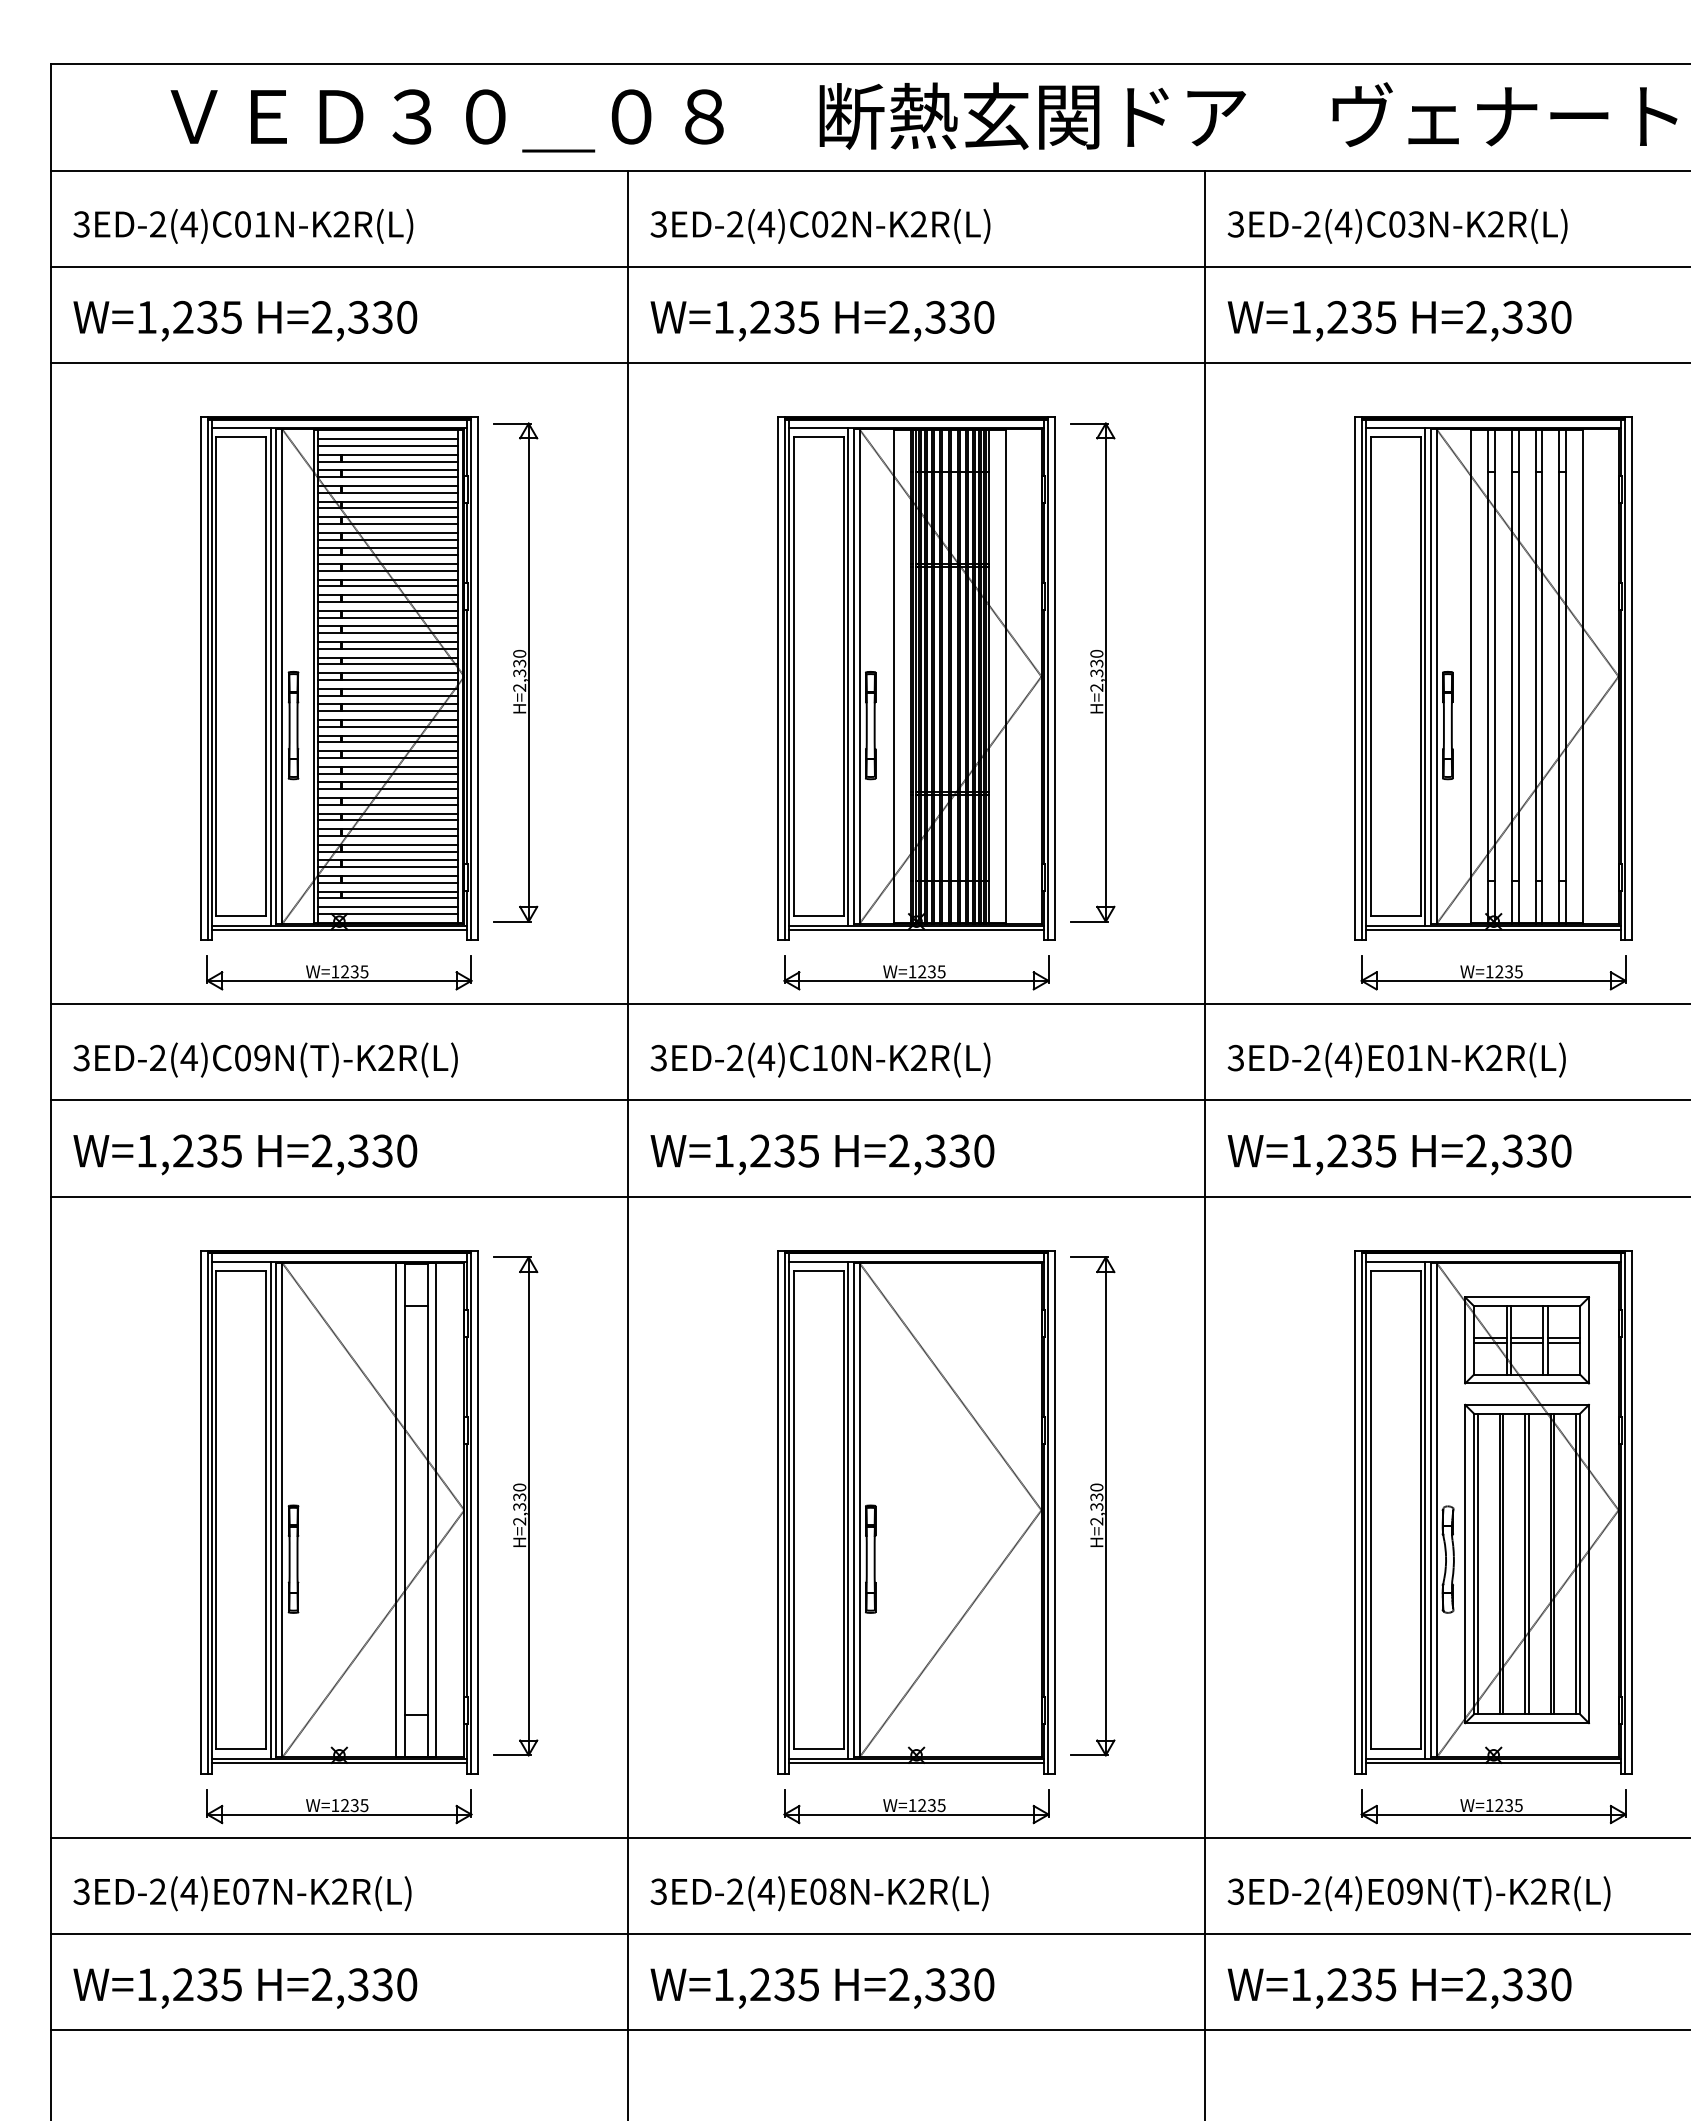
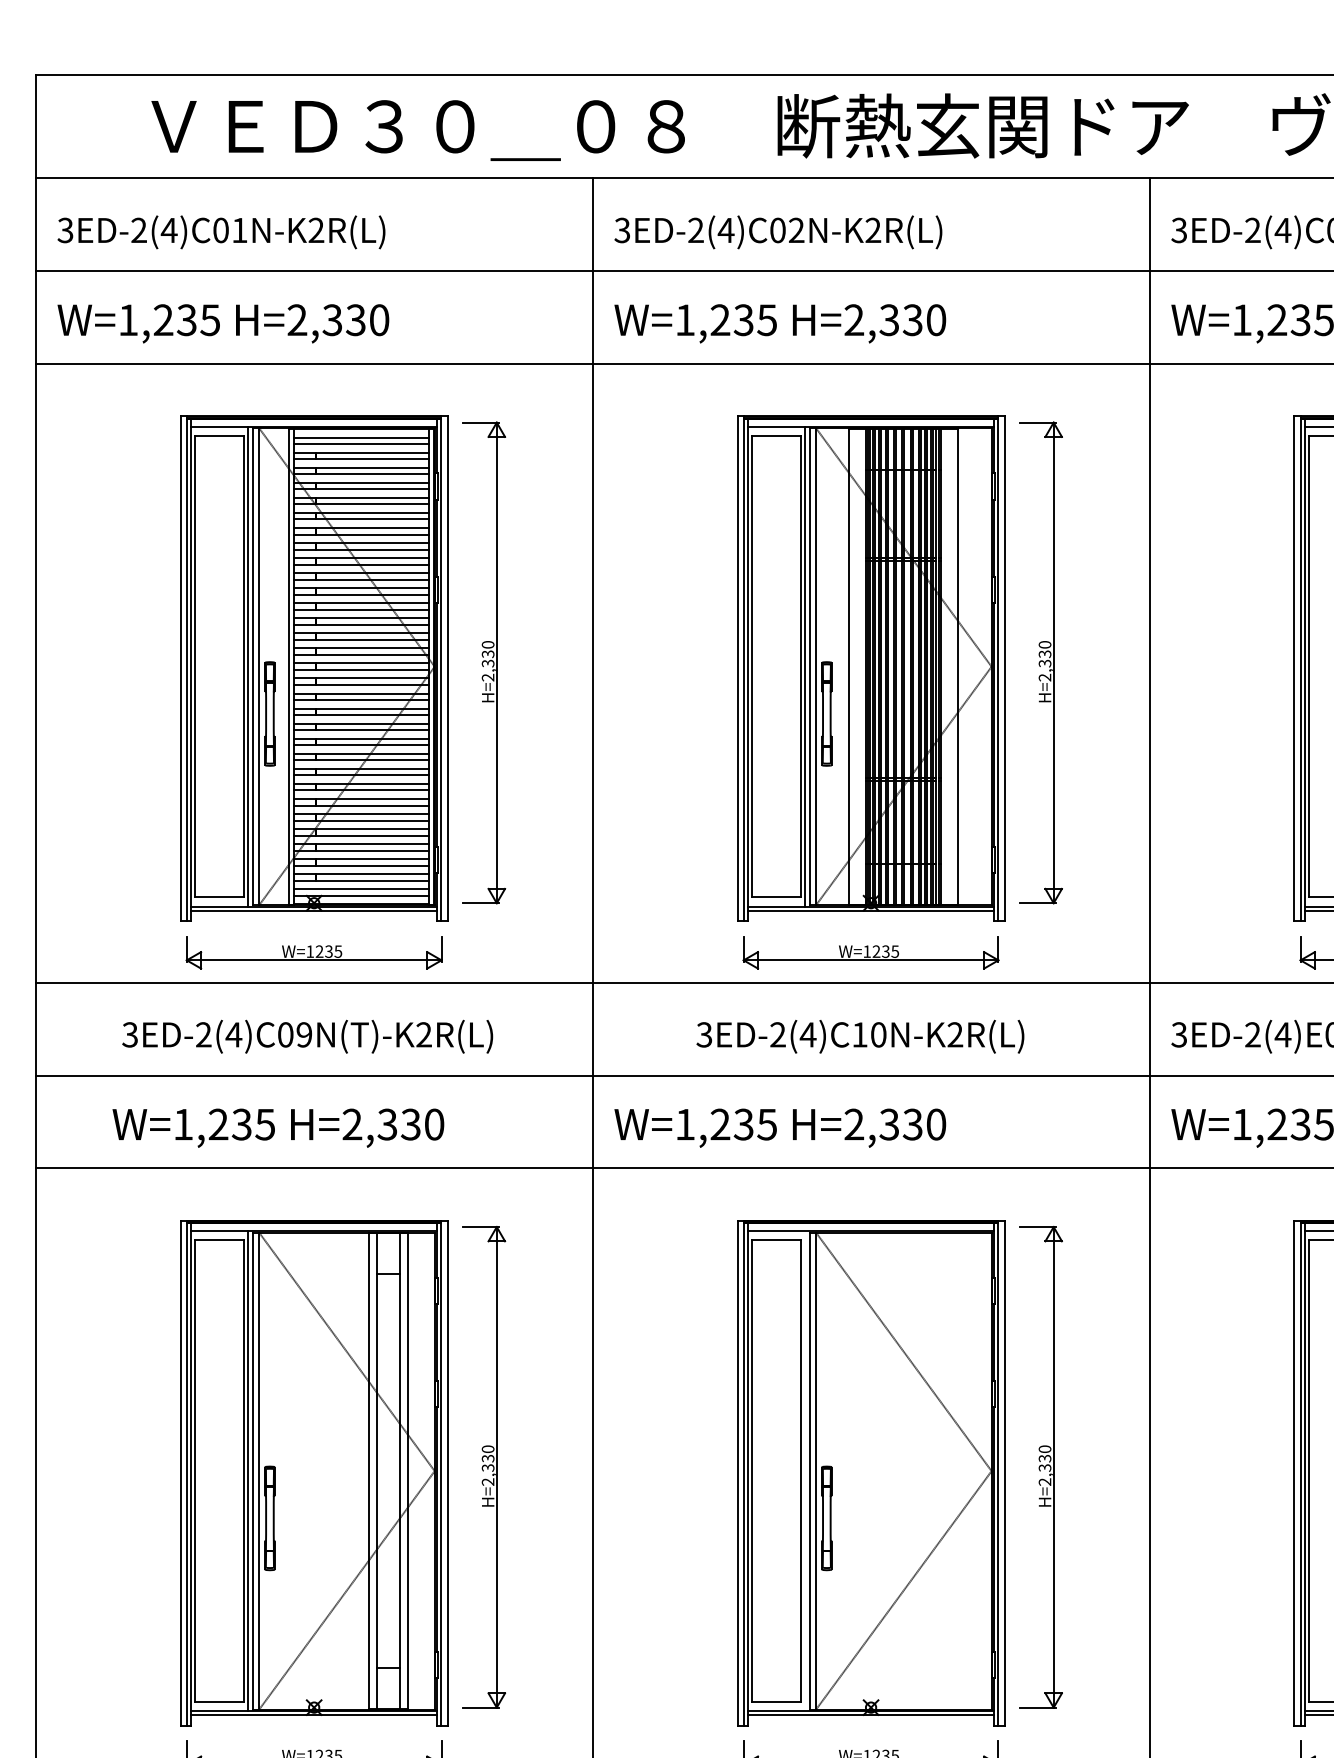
text: (265, 1059) -> (307, 1036), moved
text: (820, 1059) -> (860, 1036), moved
text: (245, 1154) -> (278, 1127), moved
line: (848, 1510) -> (805, 1471), removed

